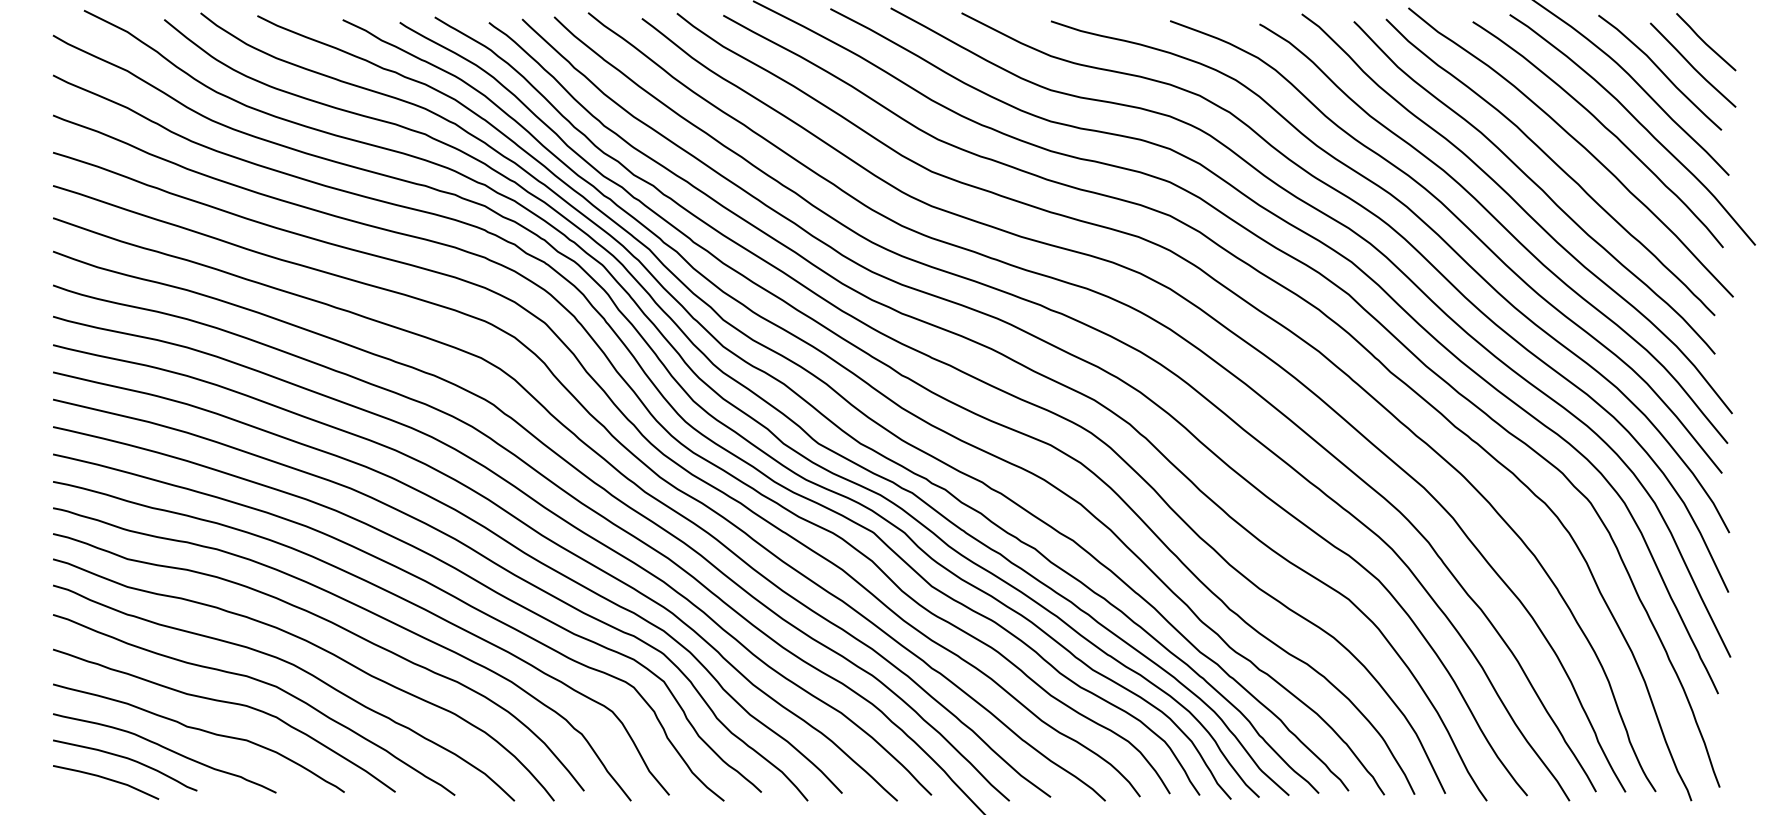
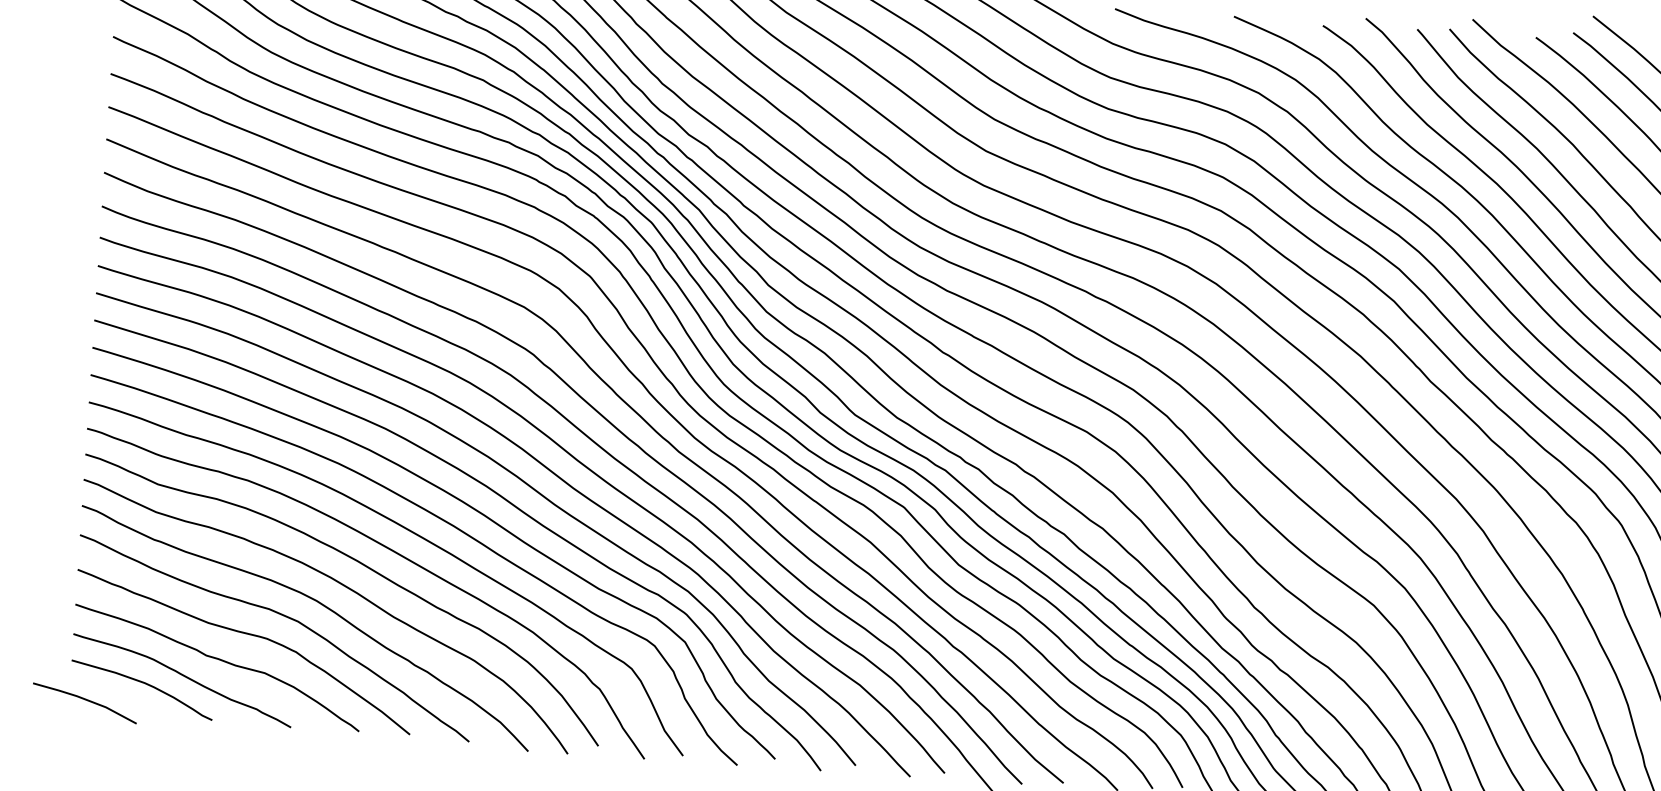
line: (108, 780) -> (87, 701), moved

